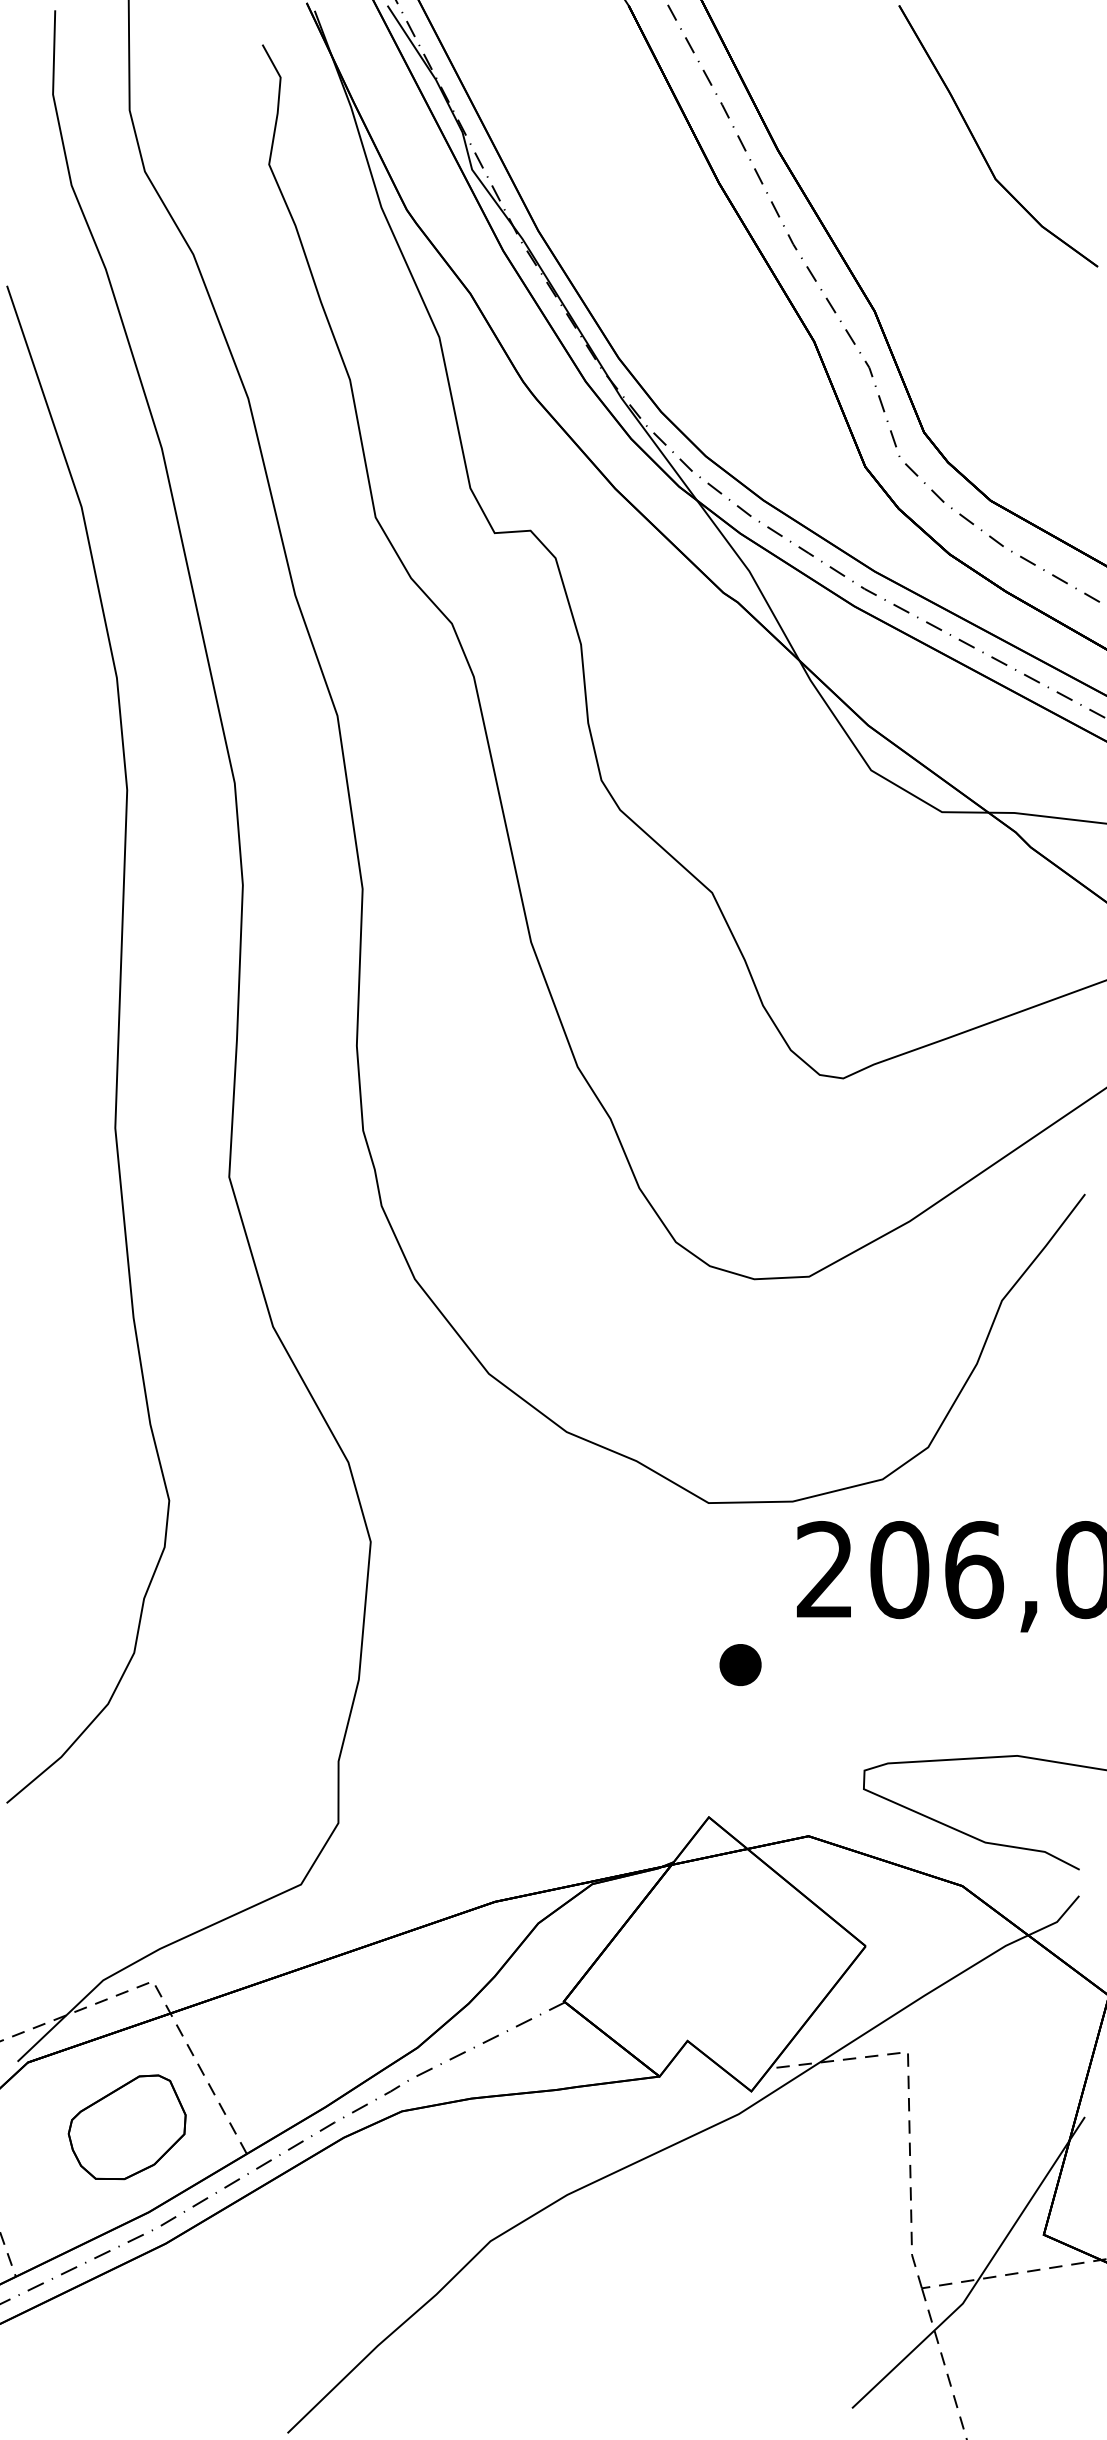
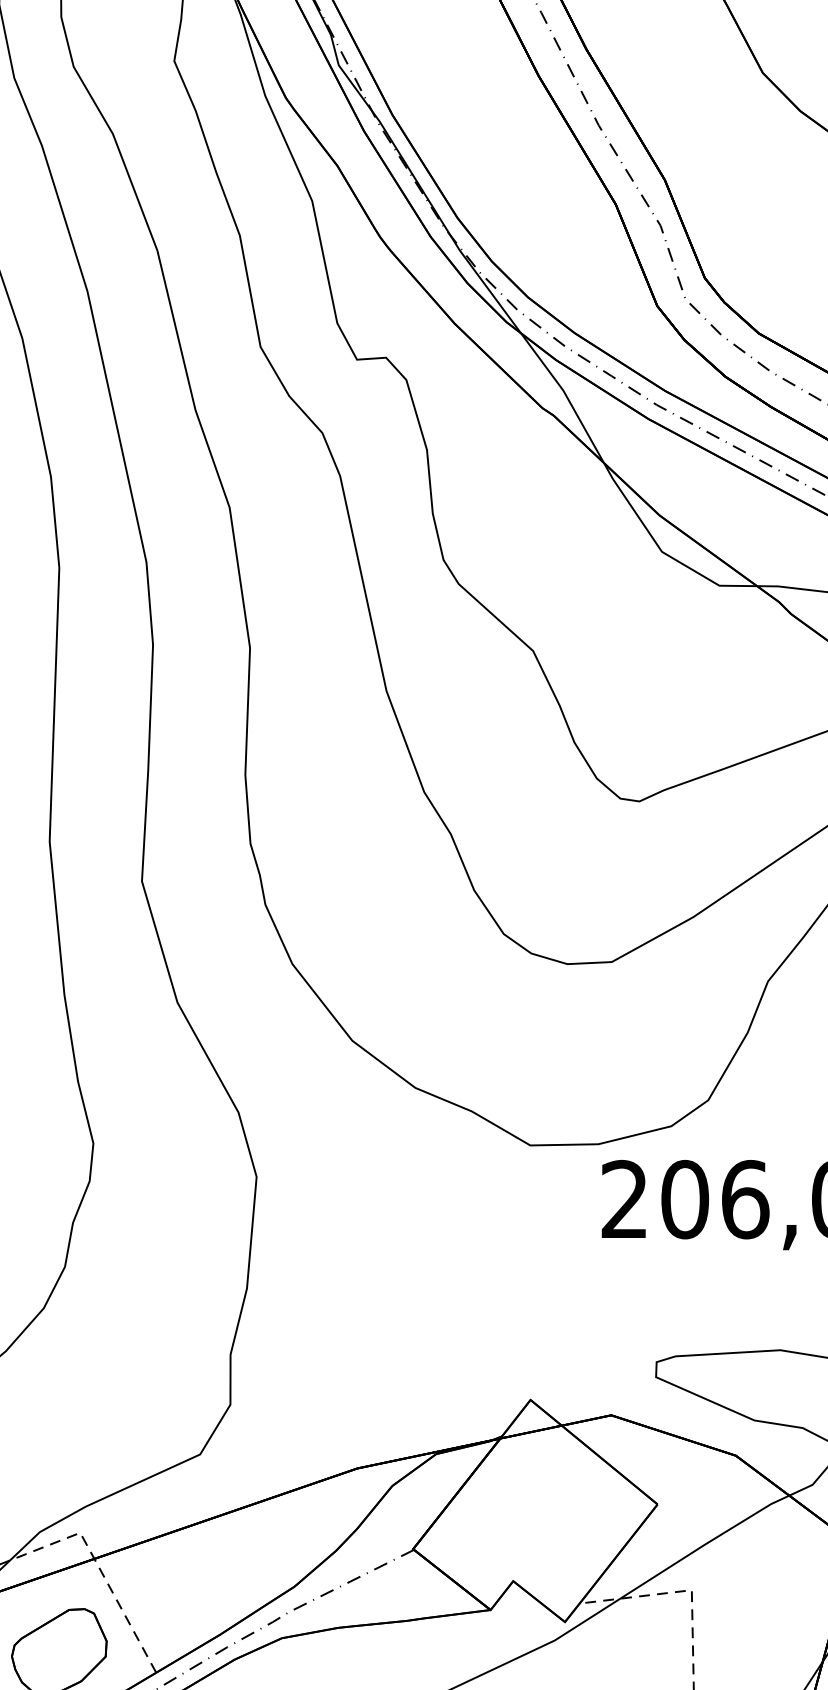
part: (740, 1664) -> (556, 1276), removed

